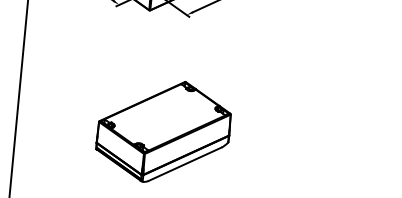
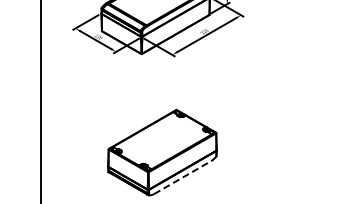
line: (184, 164) -> (182, 177), solid -> dashed

